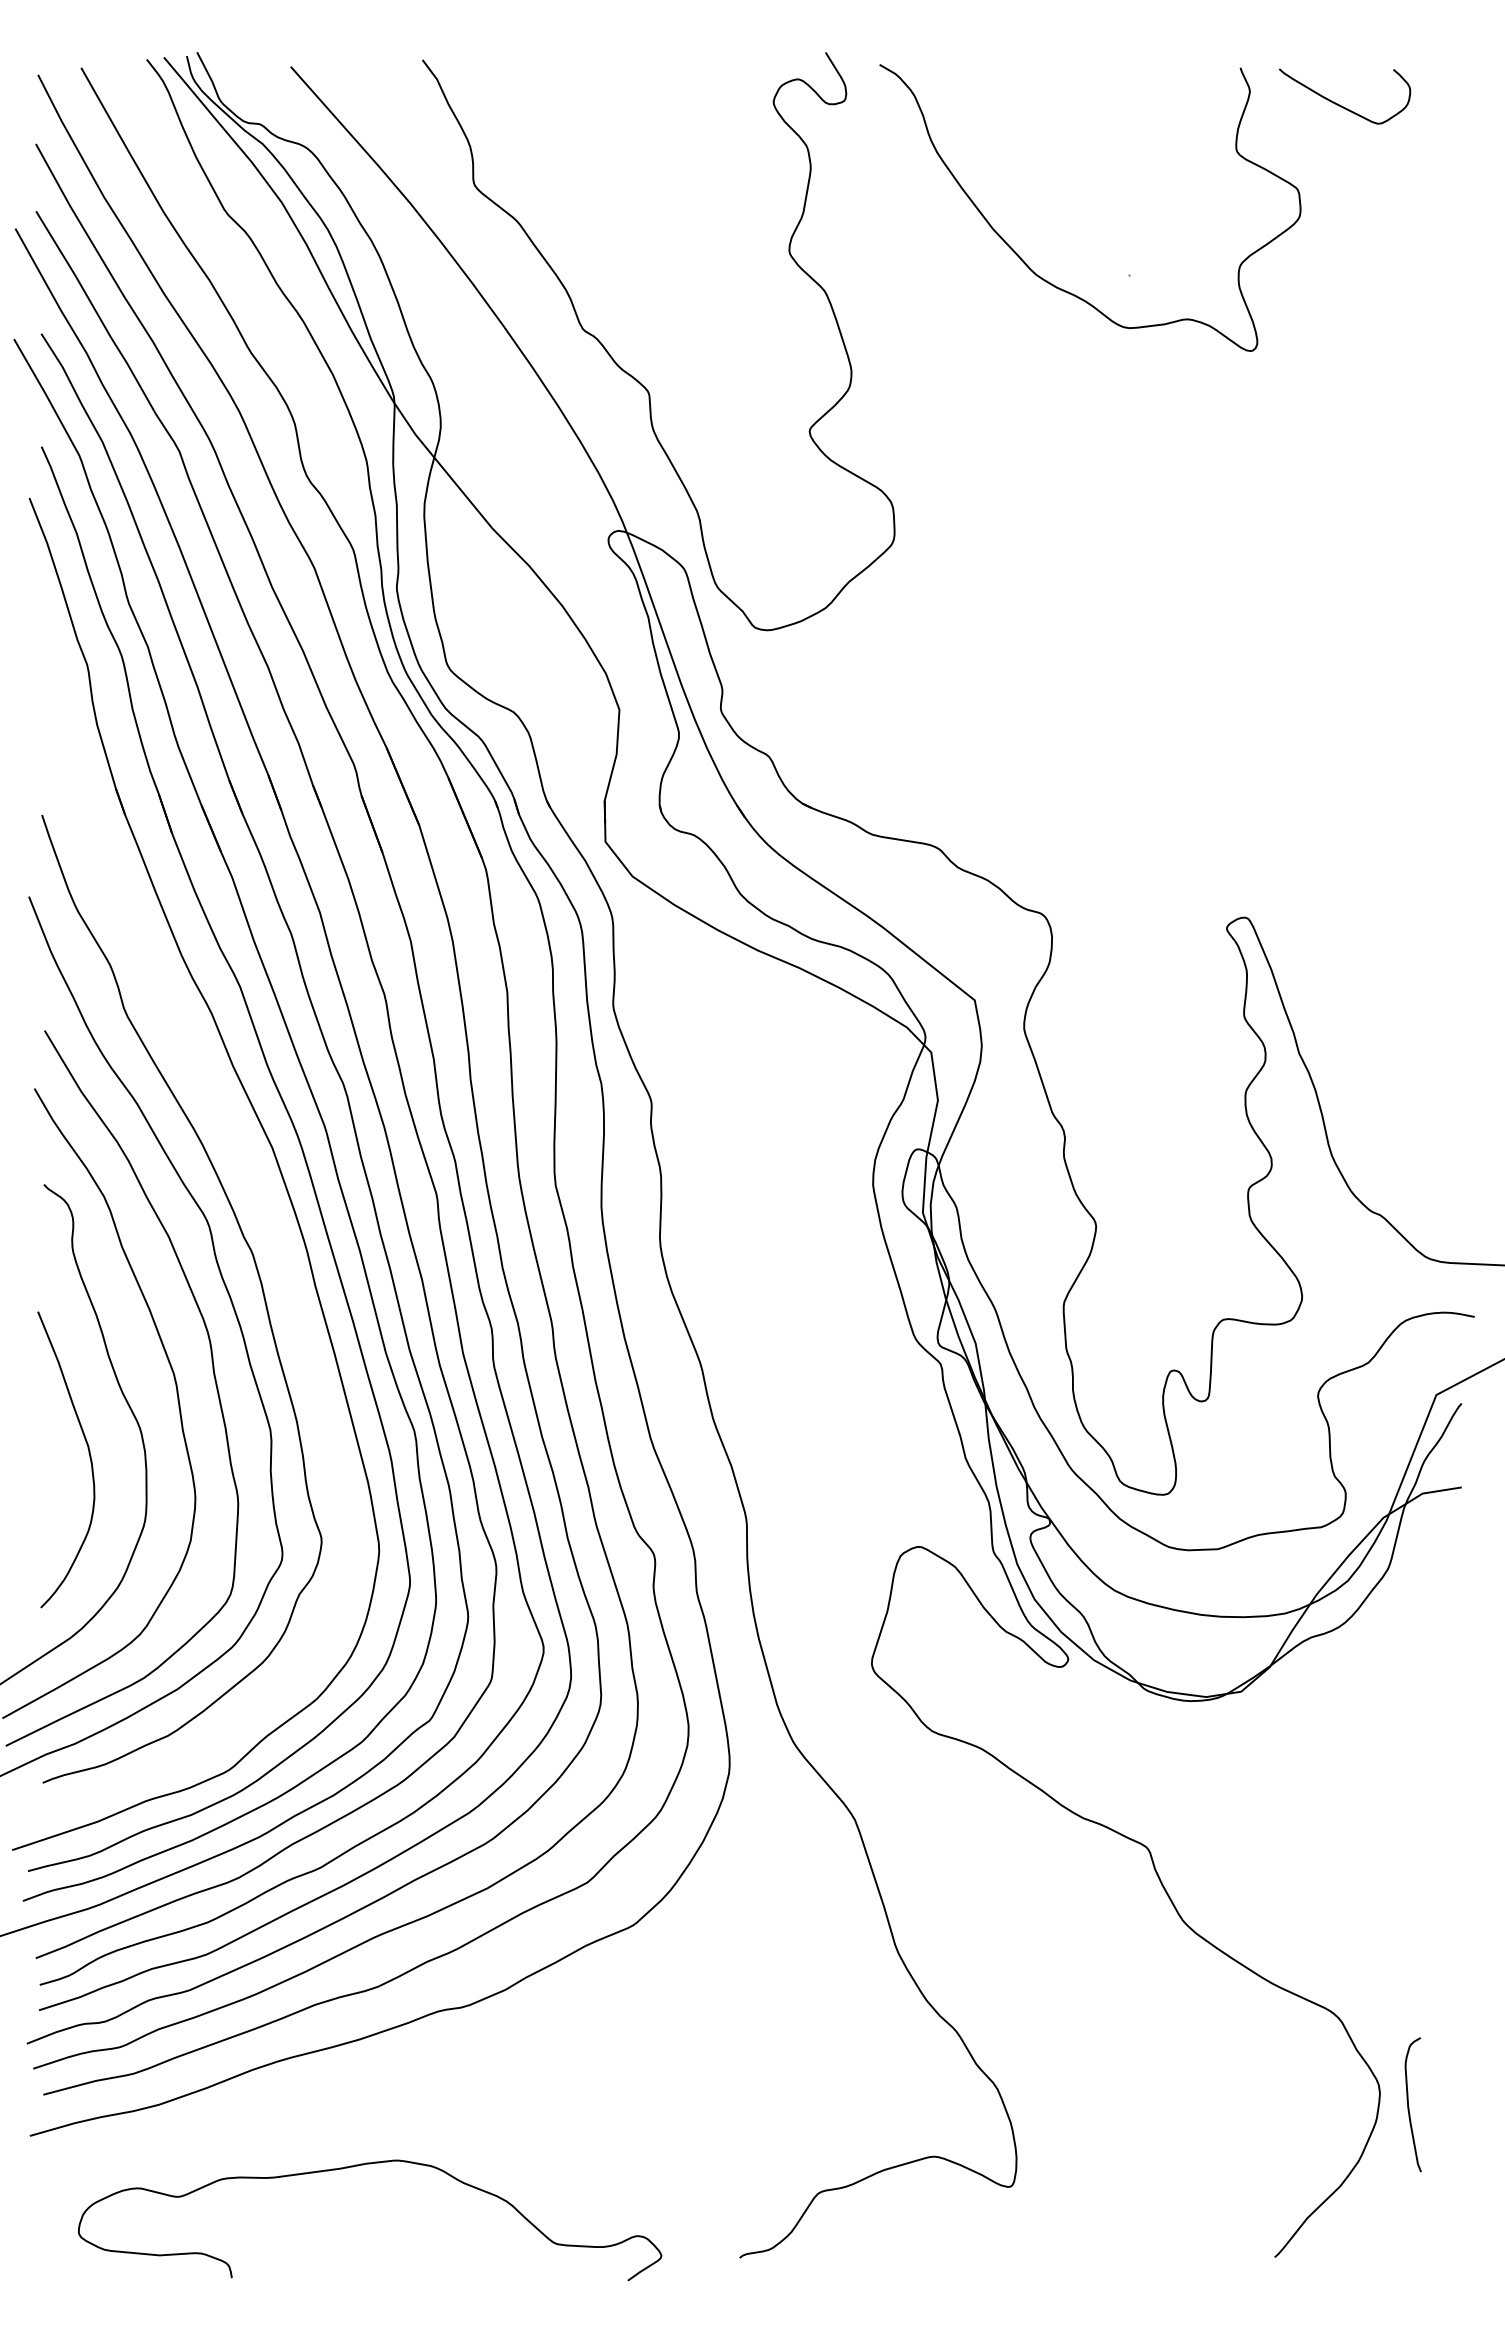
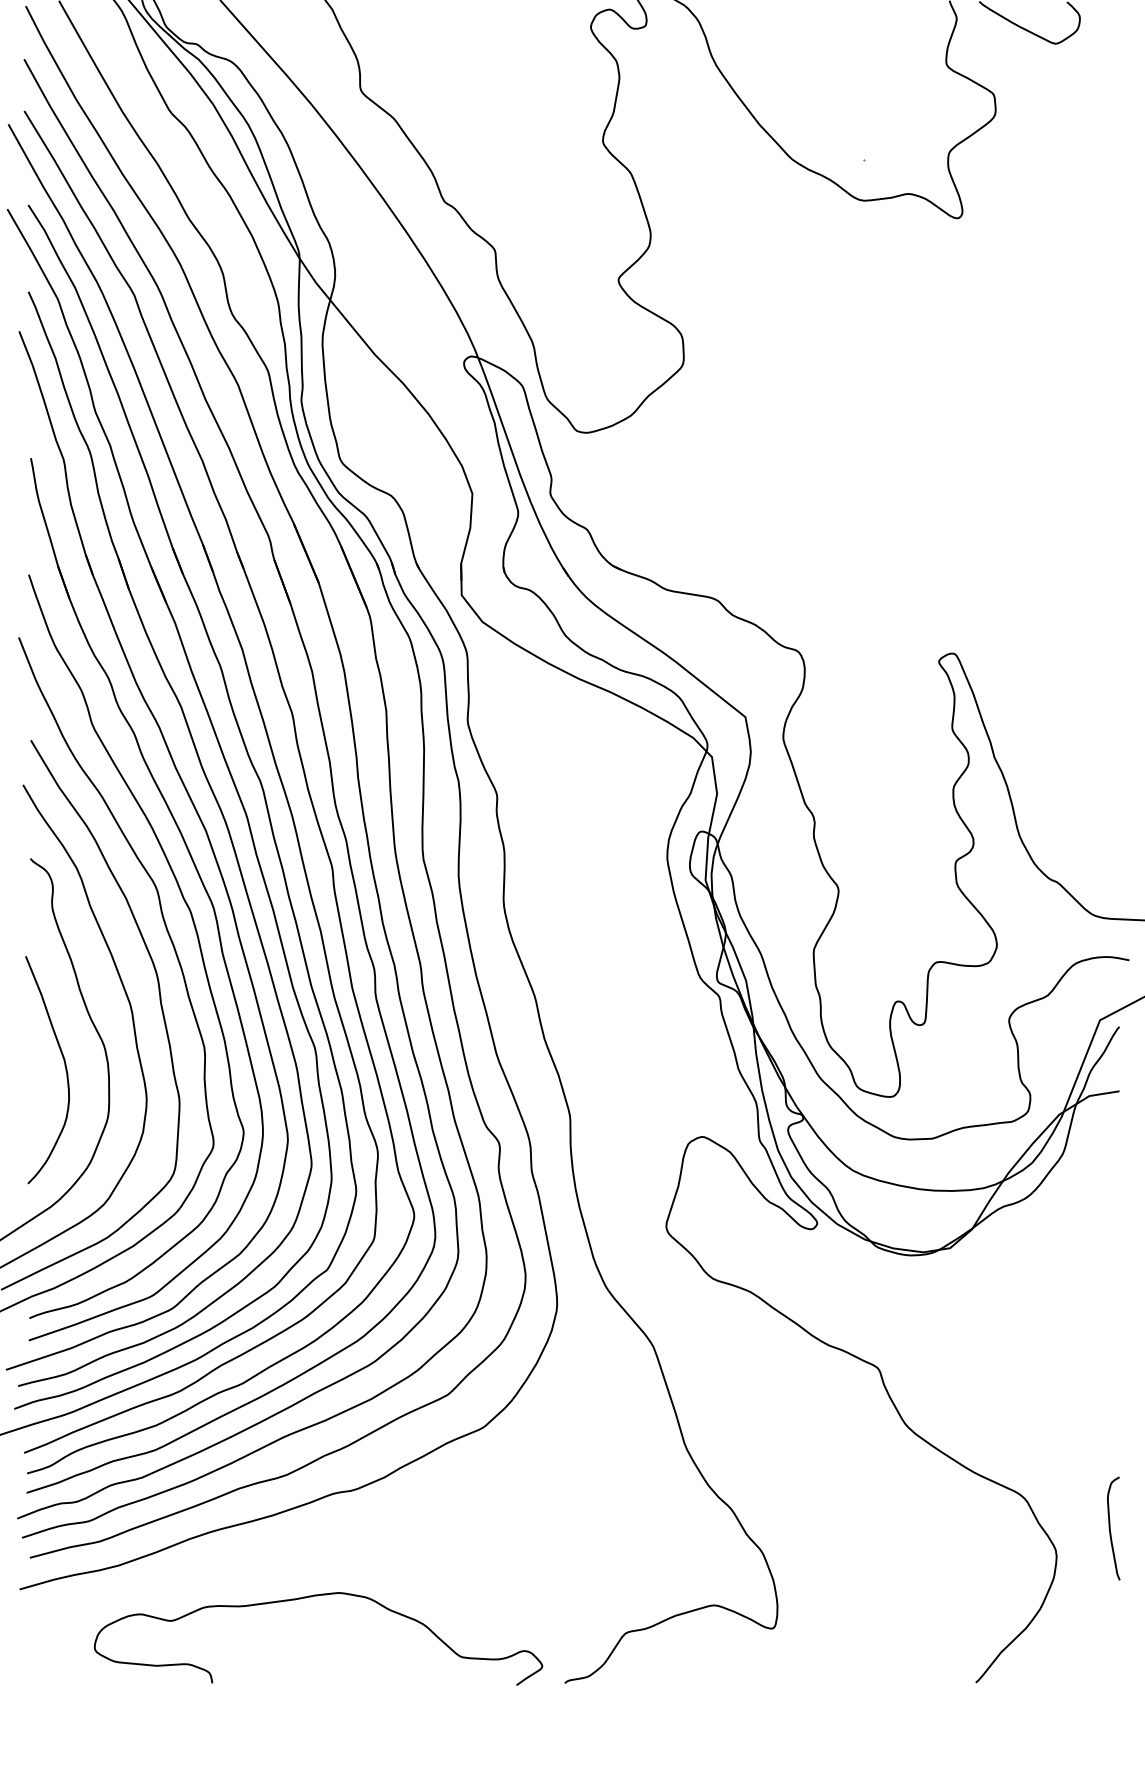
part: (262, 1206) -> (198, 875), added
curve: (1409, 2106) -> (1110, 1529), moved
curve: (358, 2166) -> (309, 1597), moved

